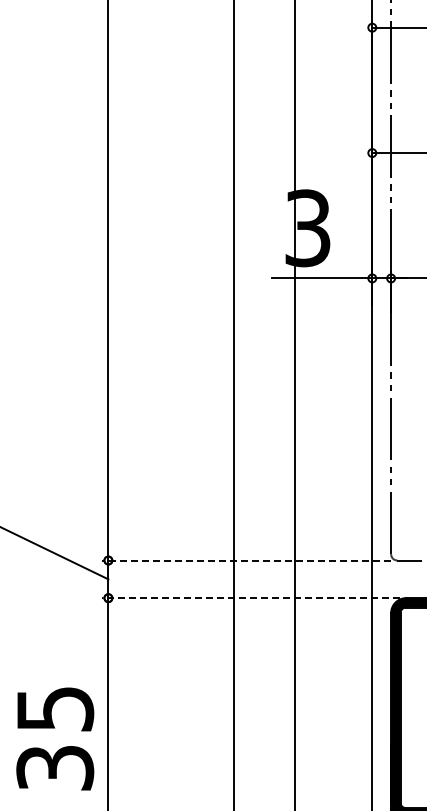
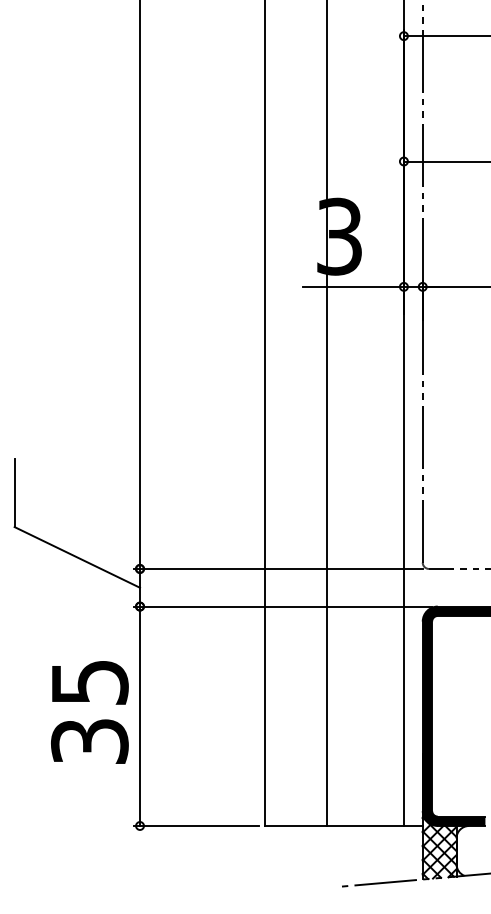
line: (245, 560) -> (277, 568), dashed -> solid
line: (250, 598) -> (282, 606), dashed -> solid
text: (54, 739) -> (89, 712), moved

